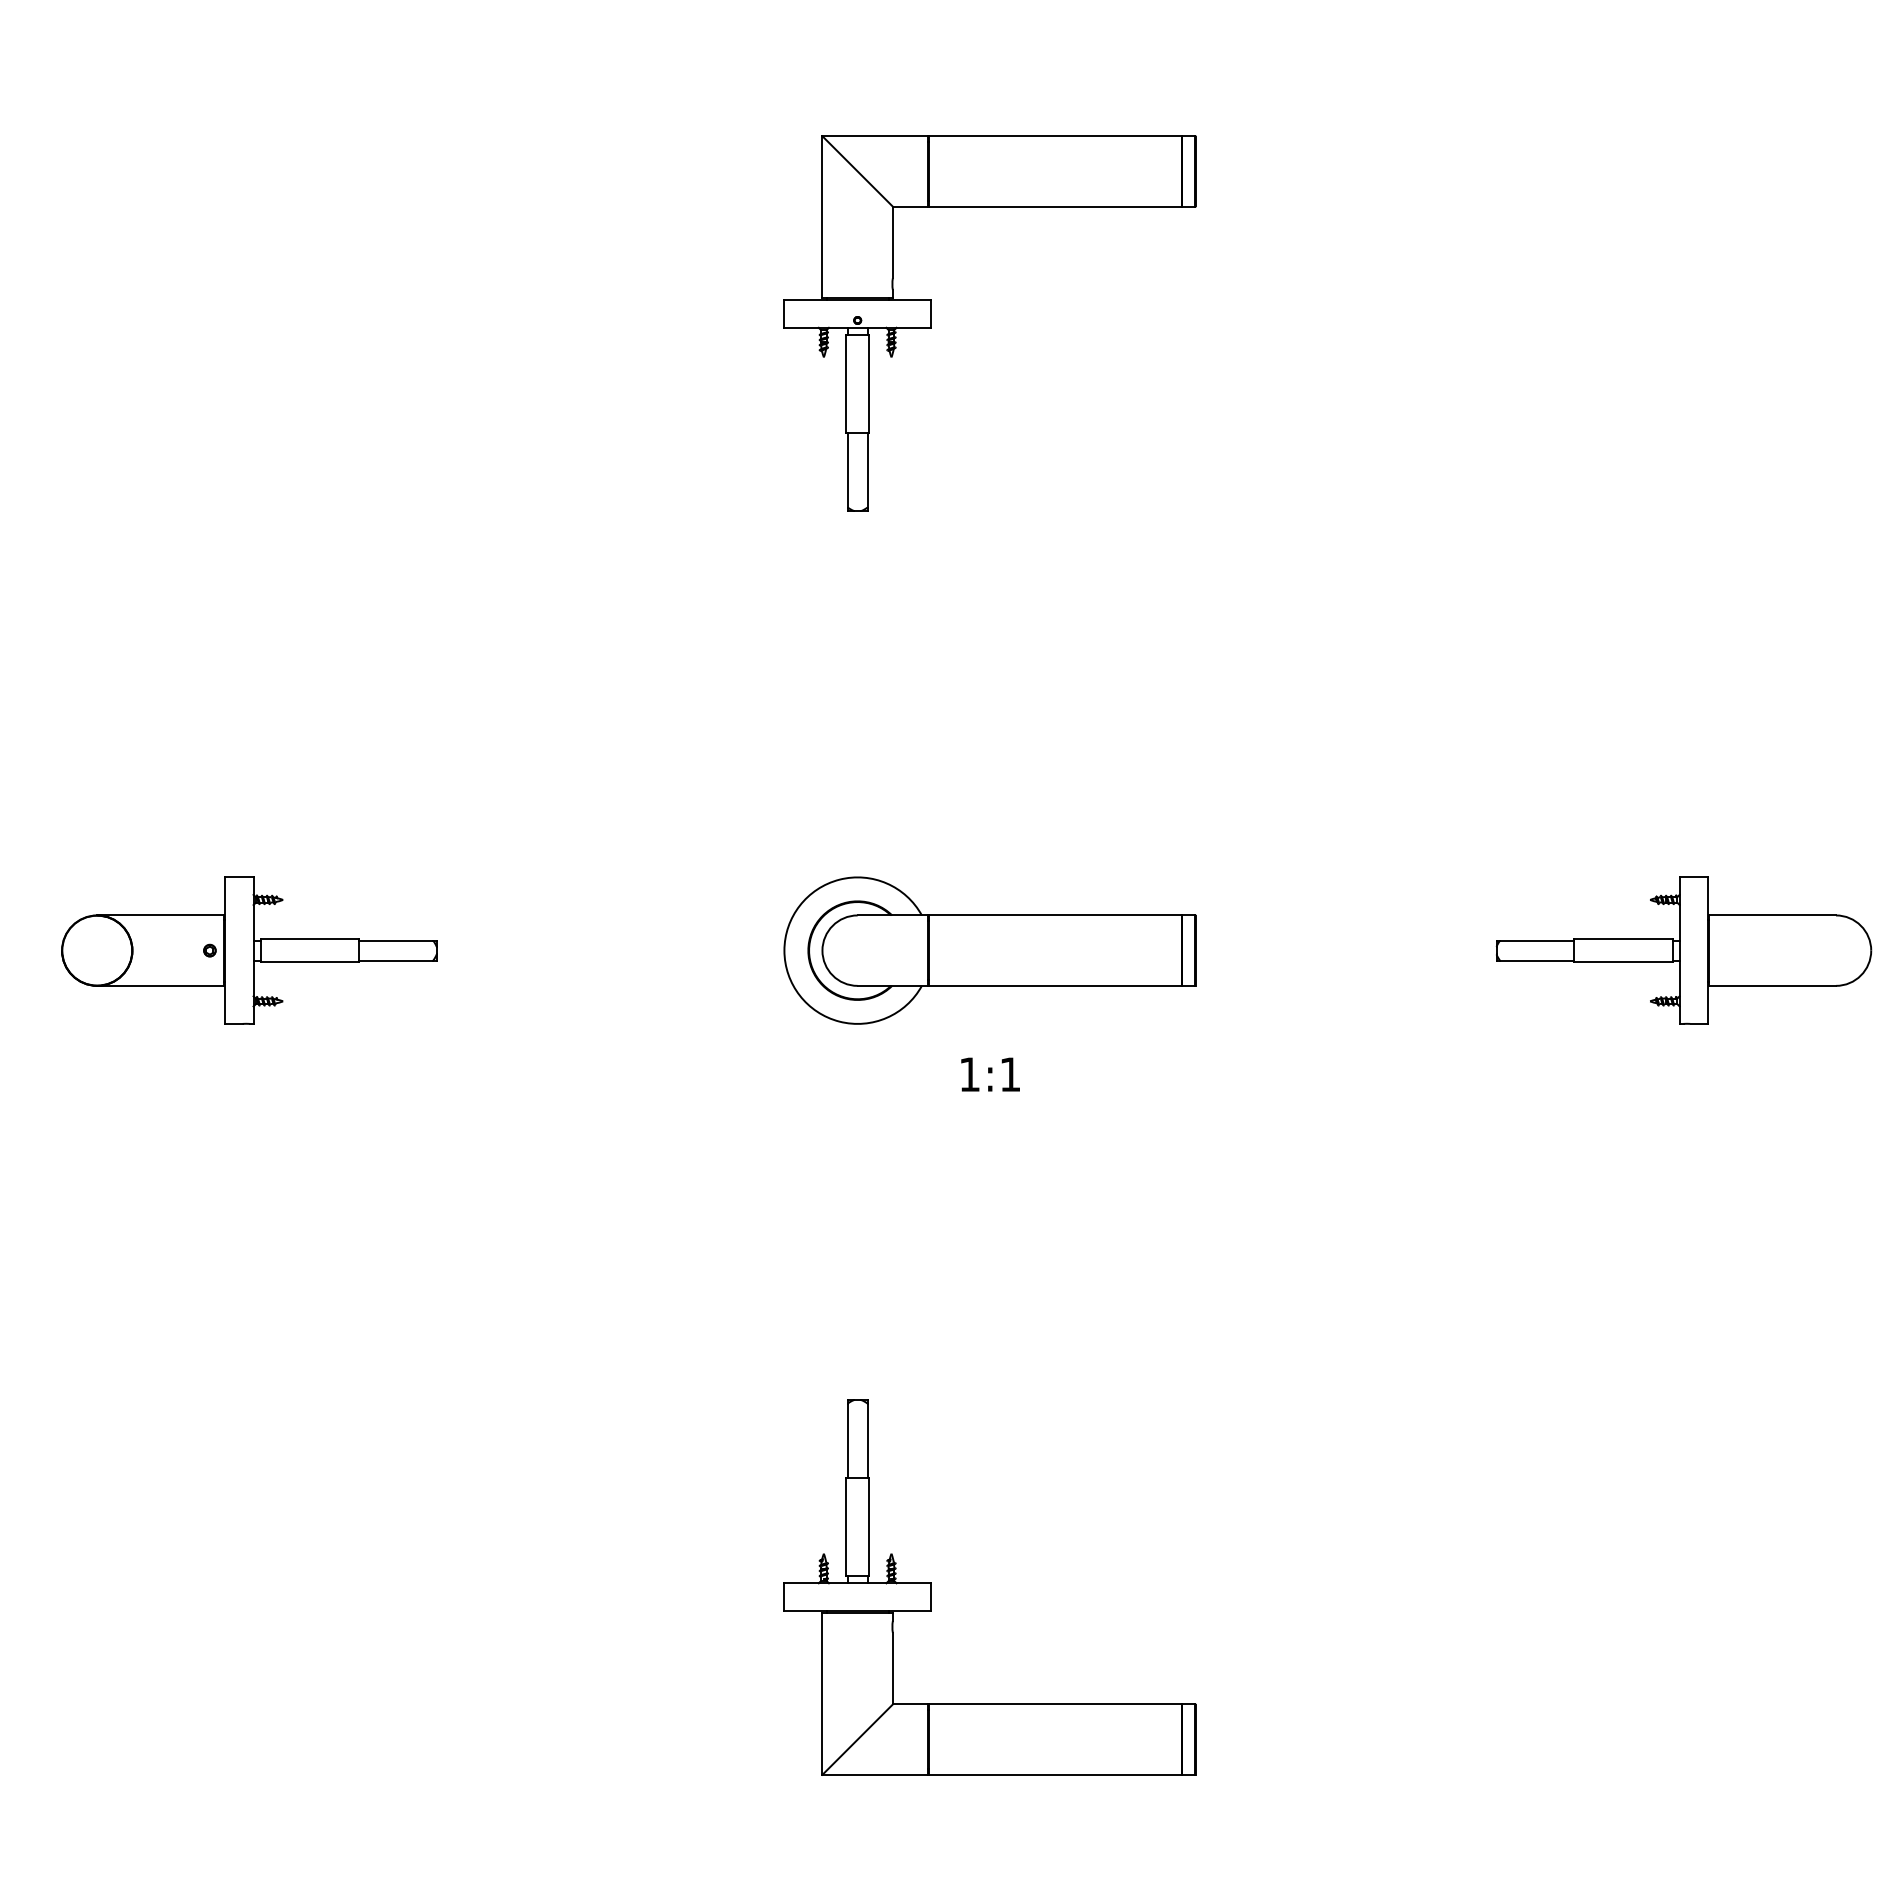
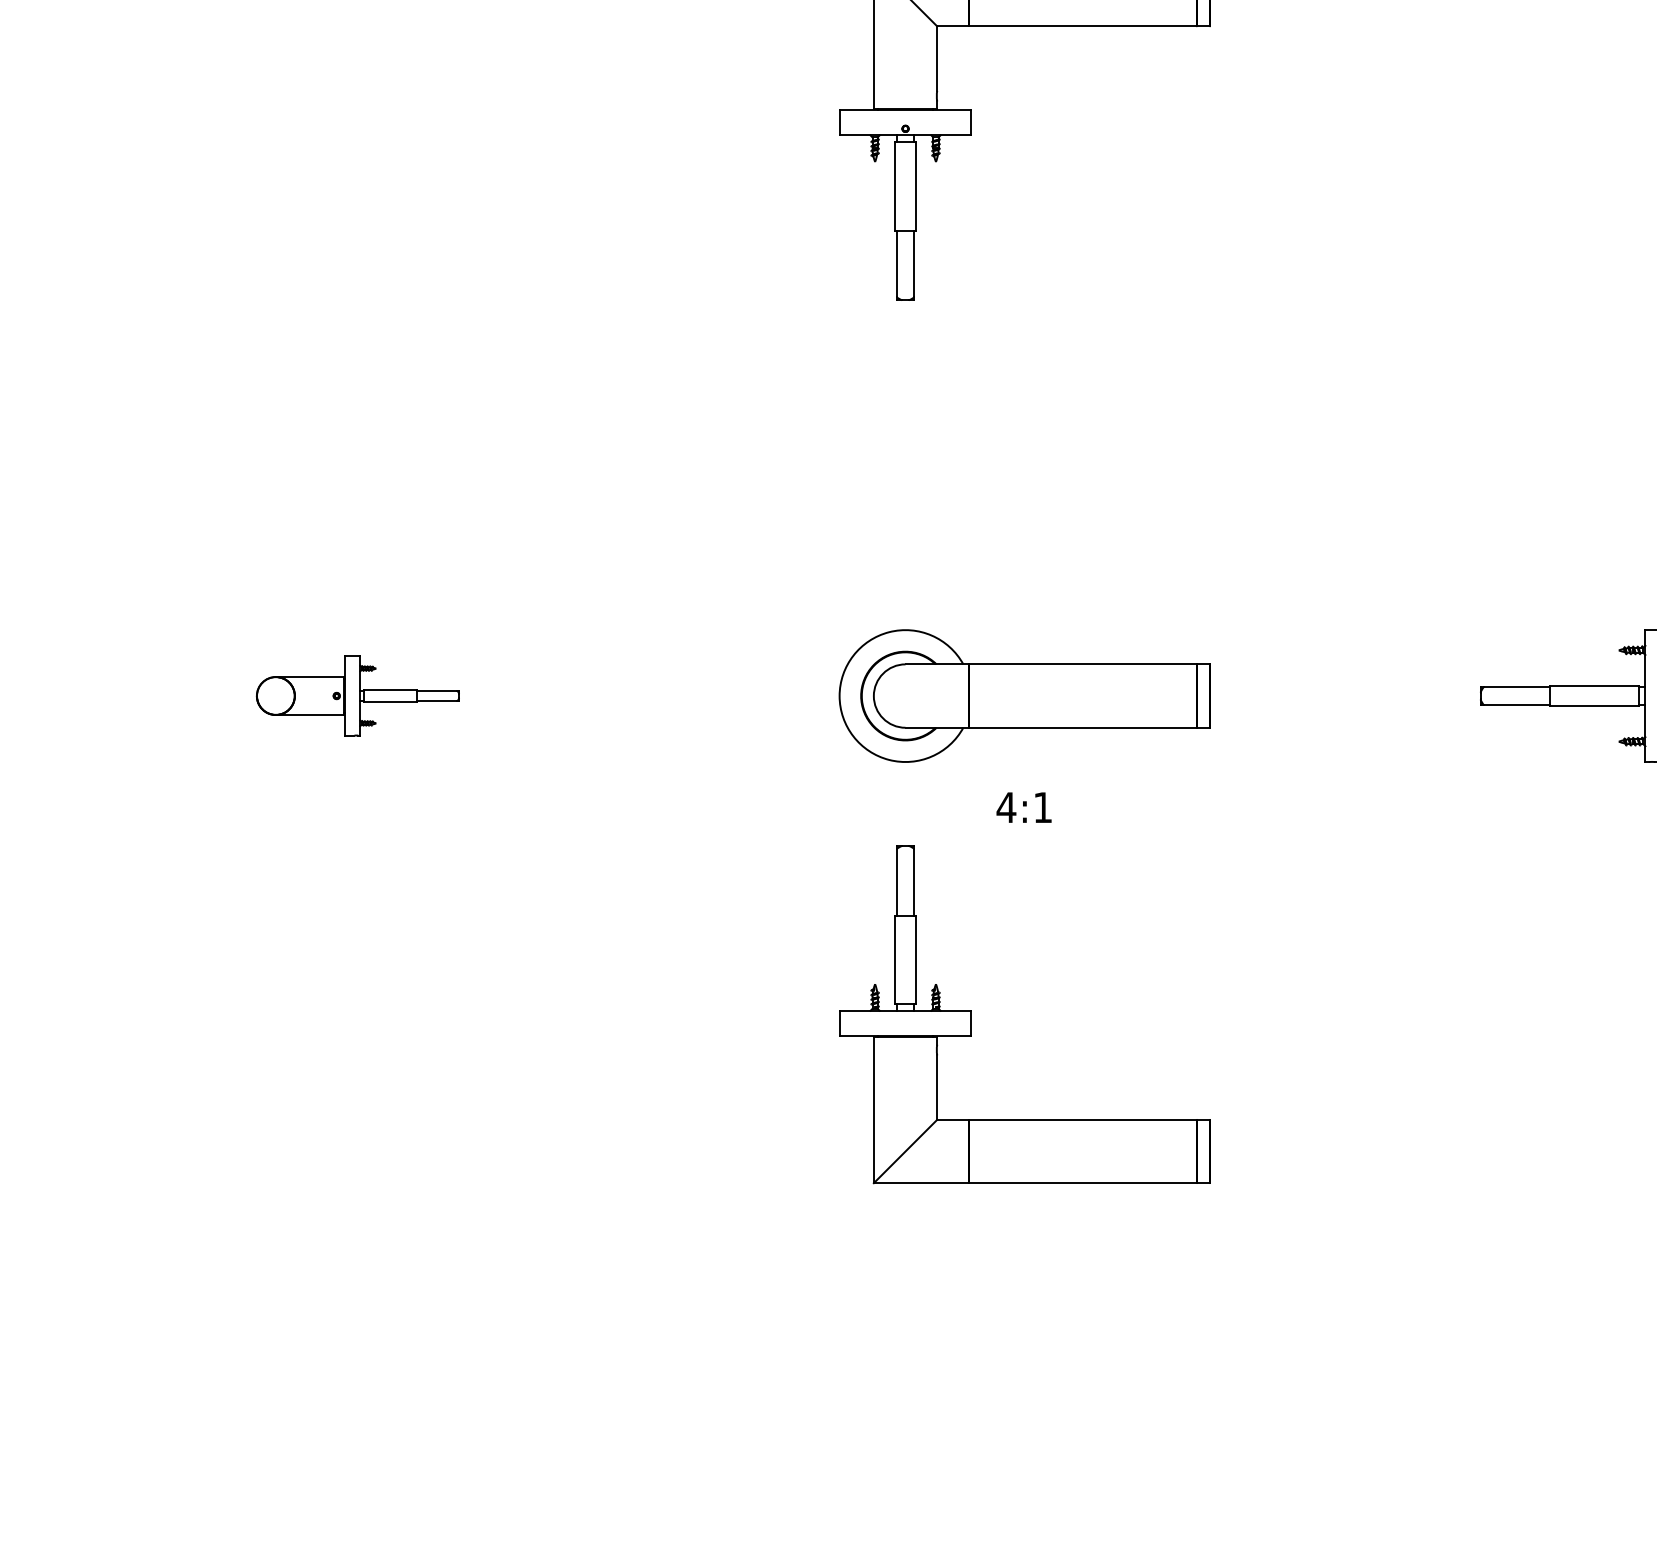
part: (249, 950) -> (358, 695), size x0.6
text: (969, 1074) -> (1006, 807), 1:1 -> 4:1
part: (931, 1587) -> (971, 1014), moved

